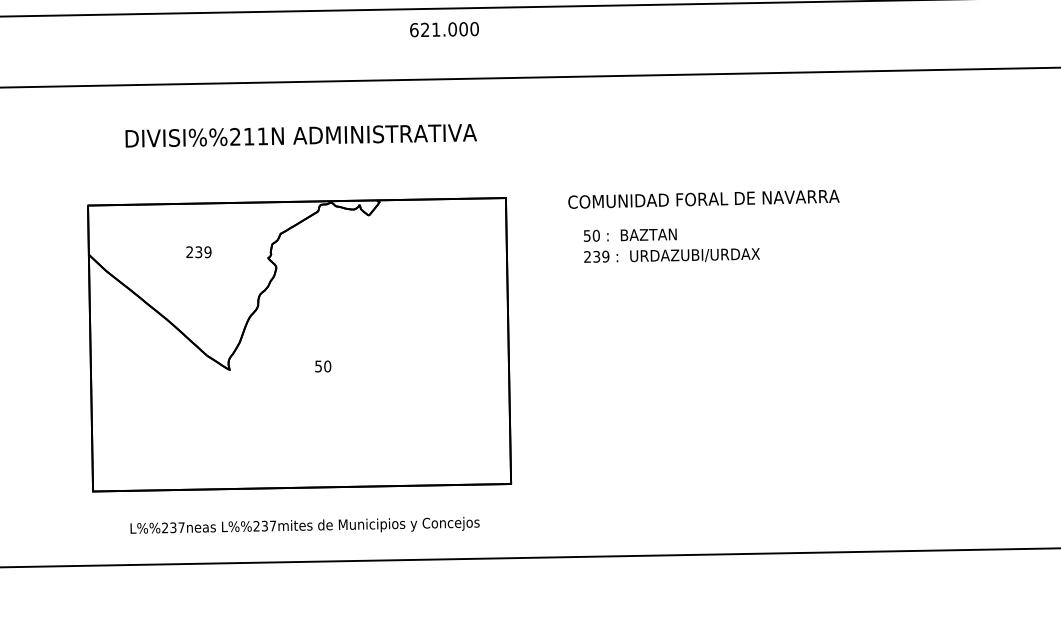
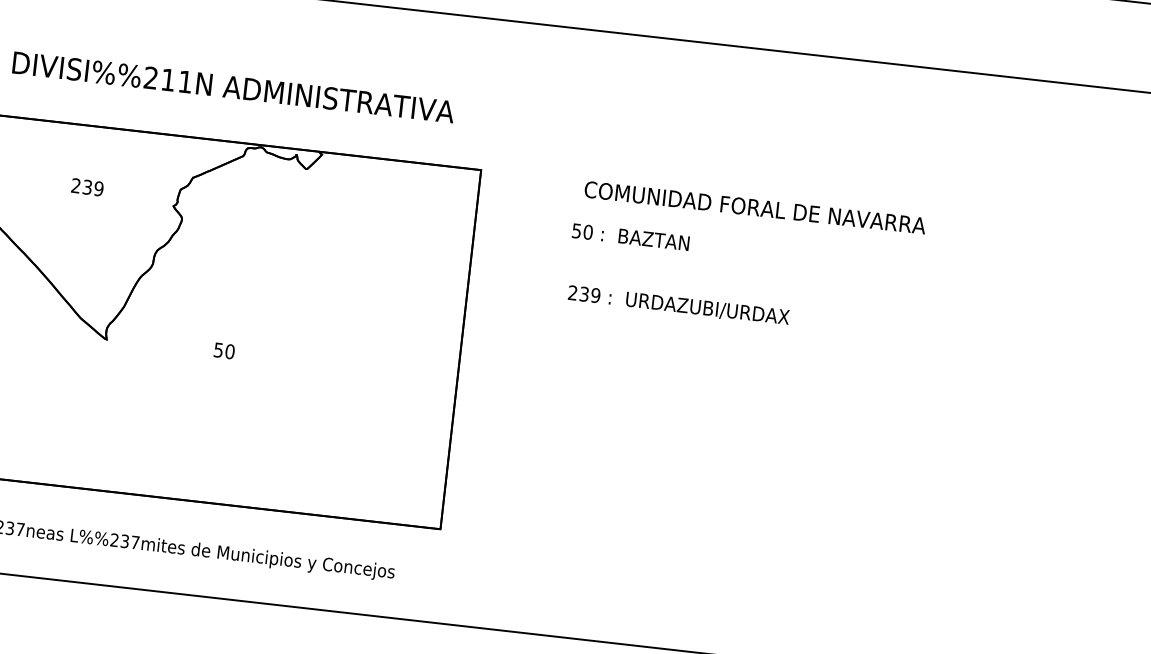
text: (300, 135) -> (232, 87), moved
text: (703, 198) -> (754, 206), moved
text: (671, 255) -> (678, 304), moved

